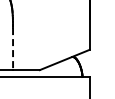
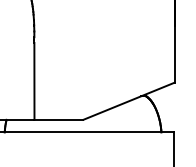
line: (13, 49) -> (35, 82), dashed -> solid

